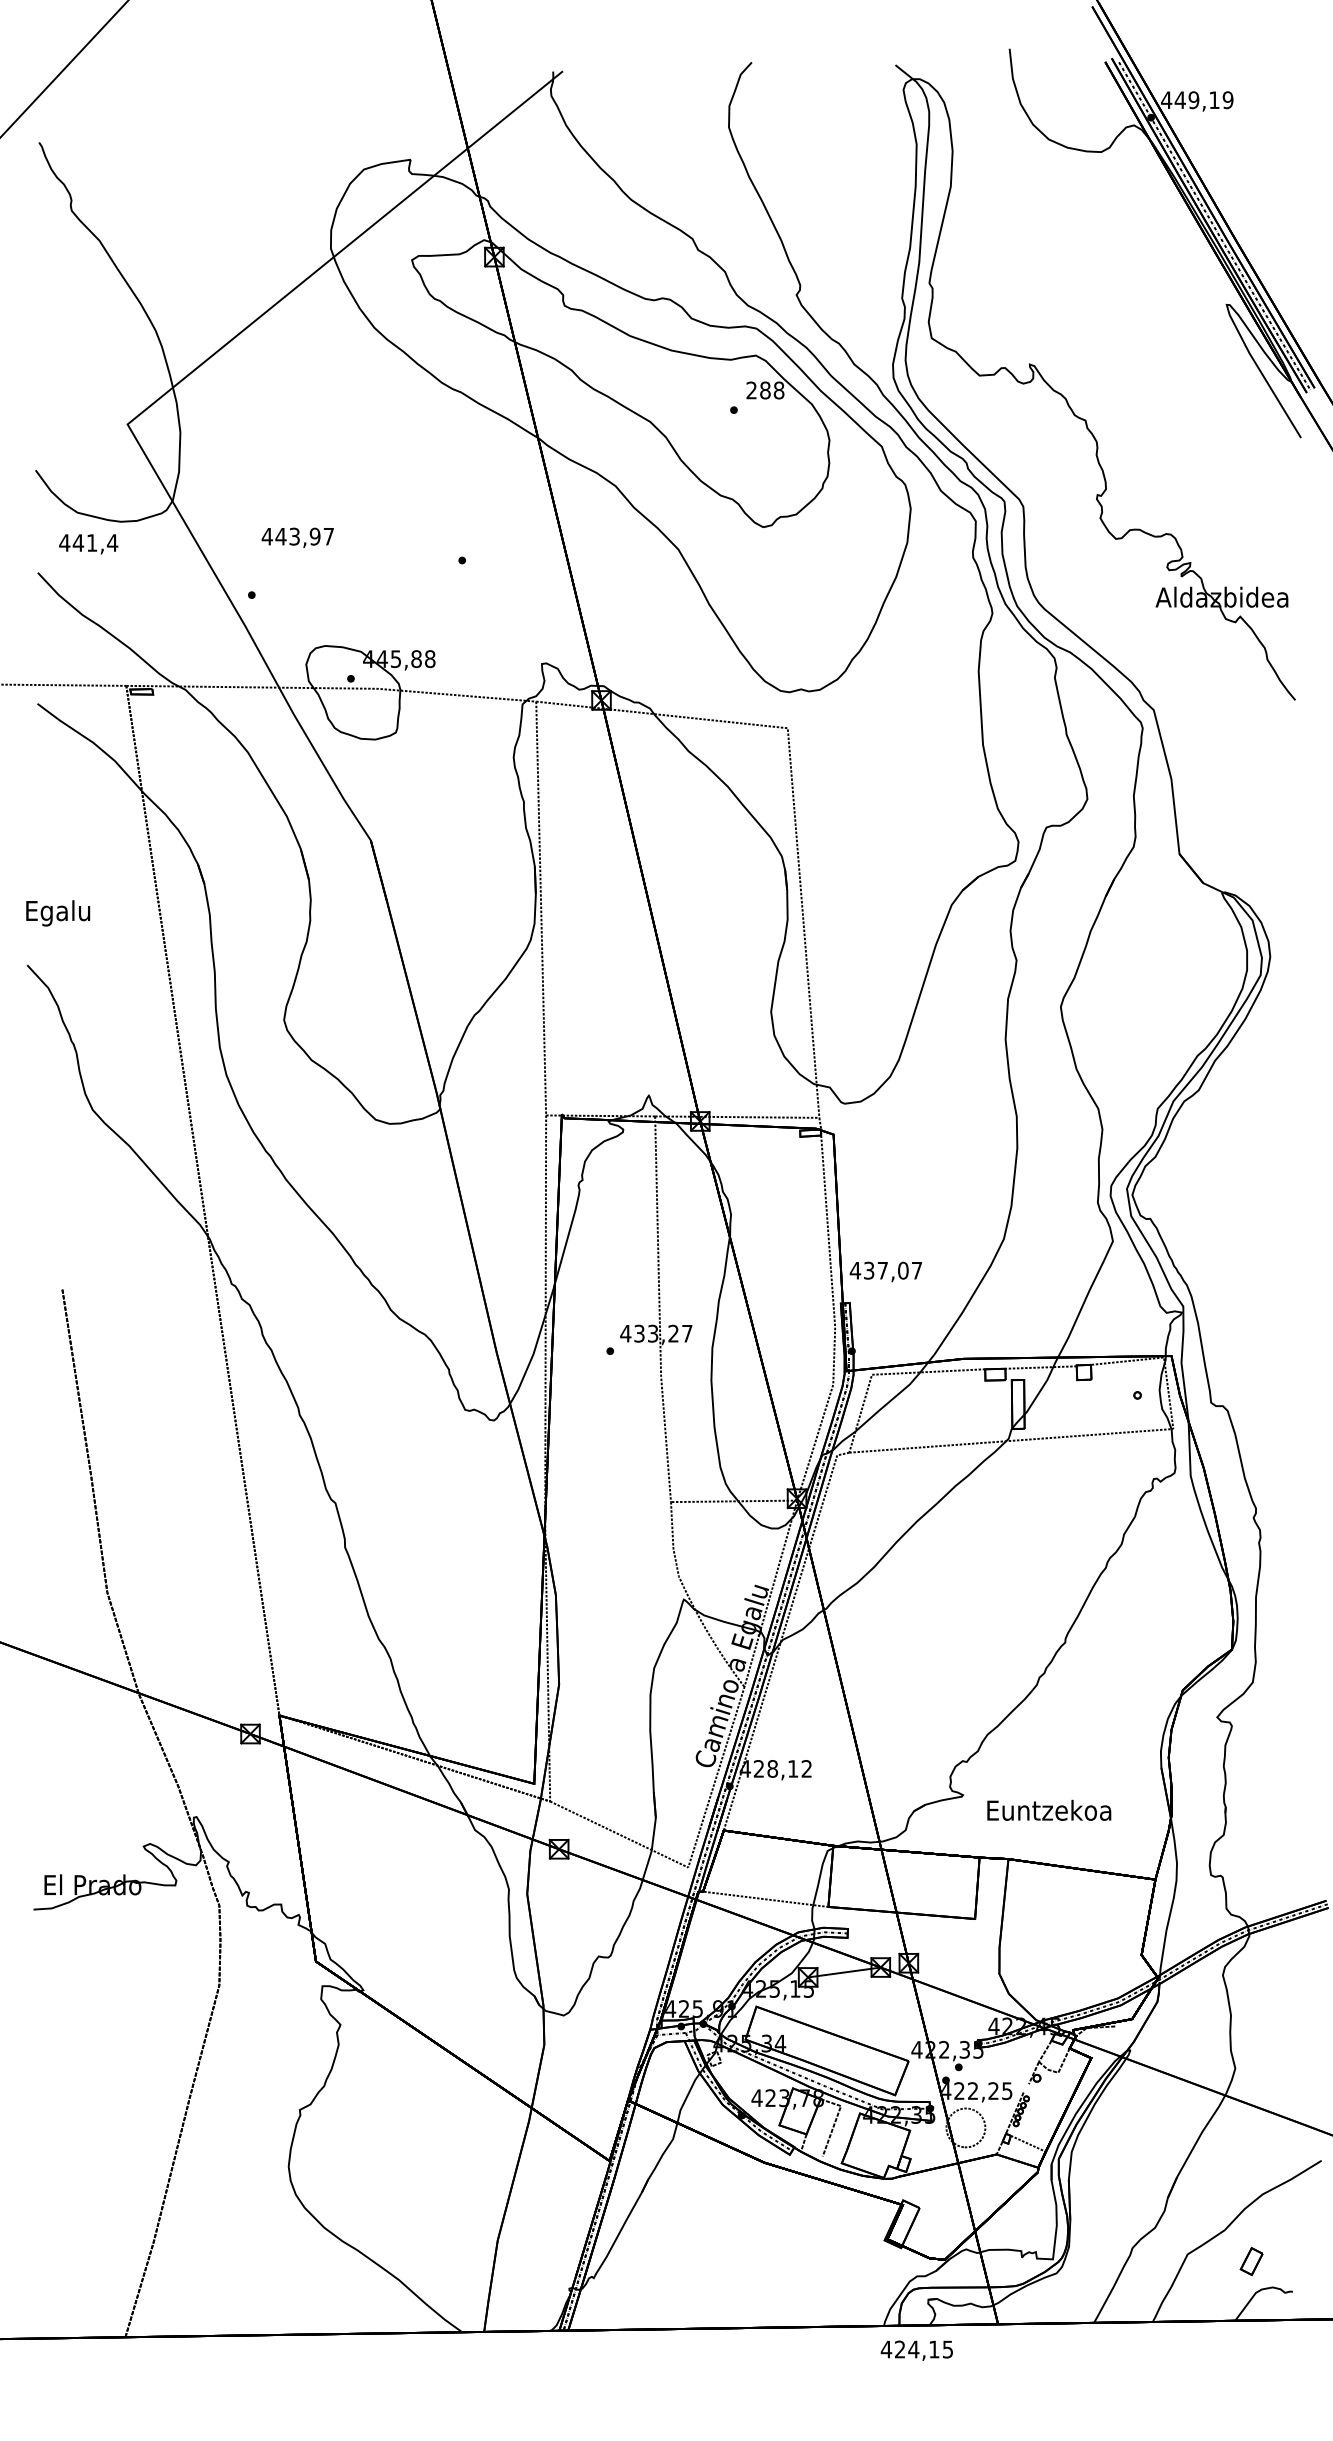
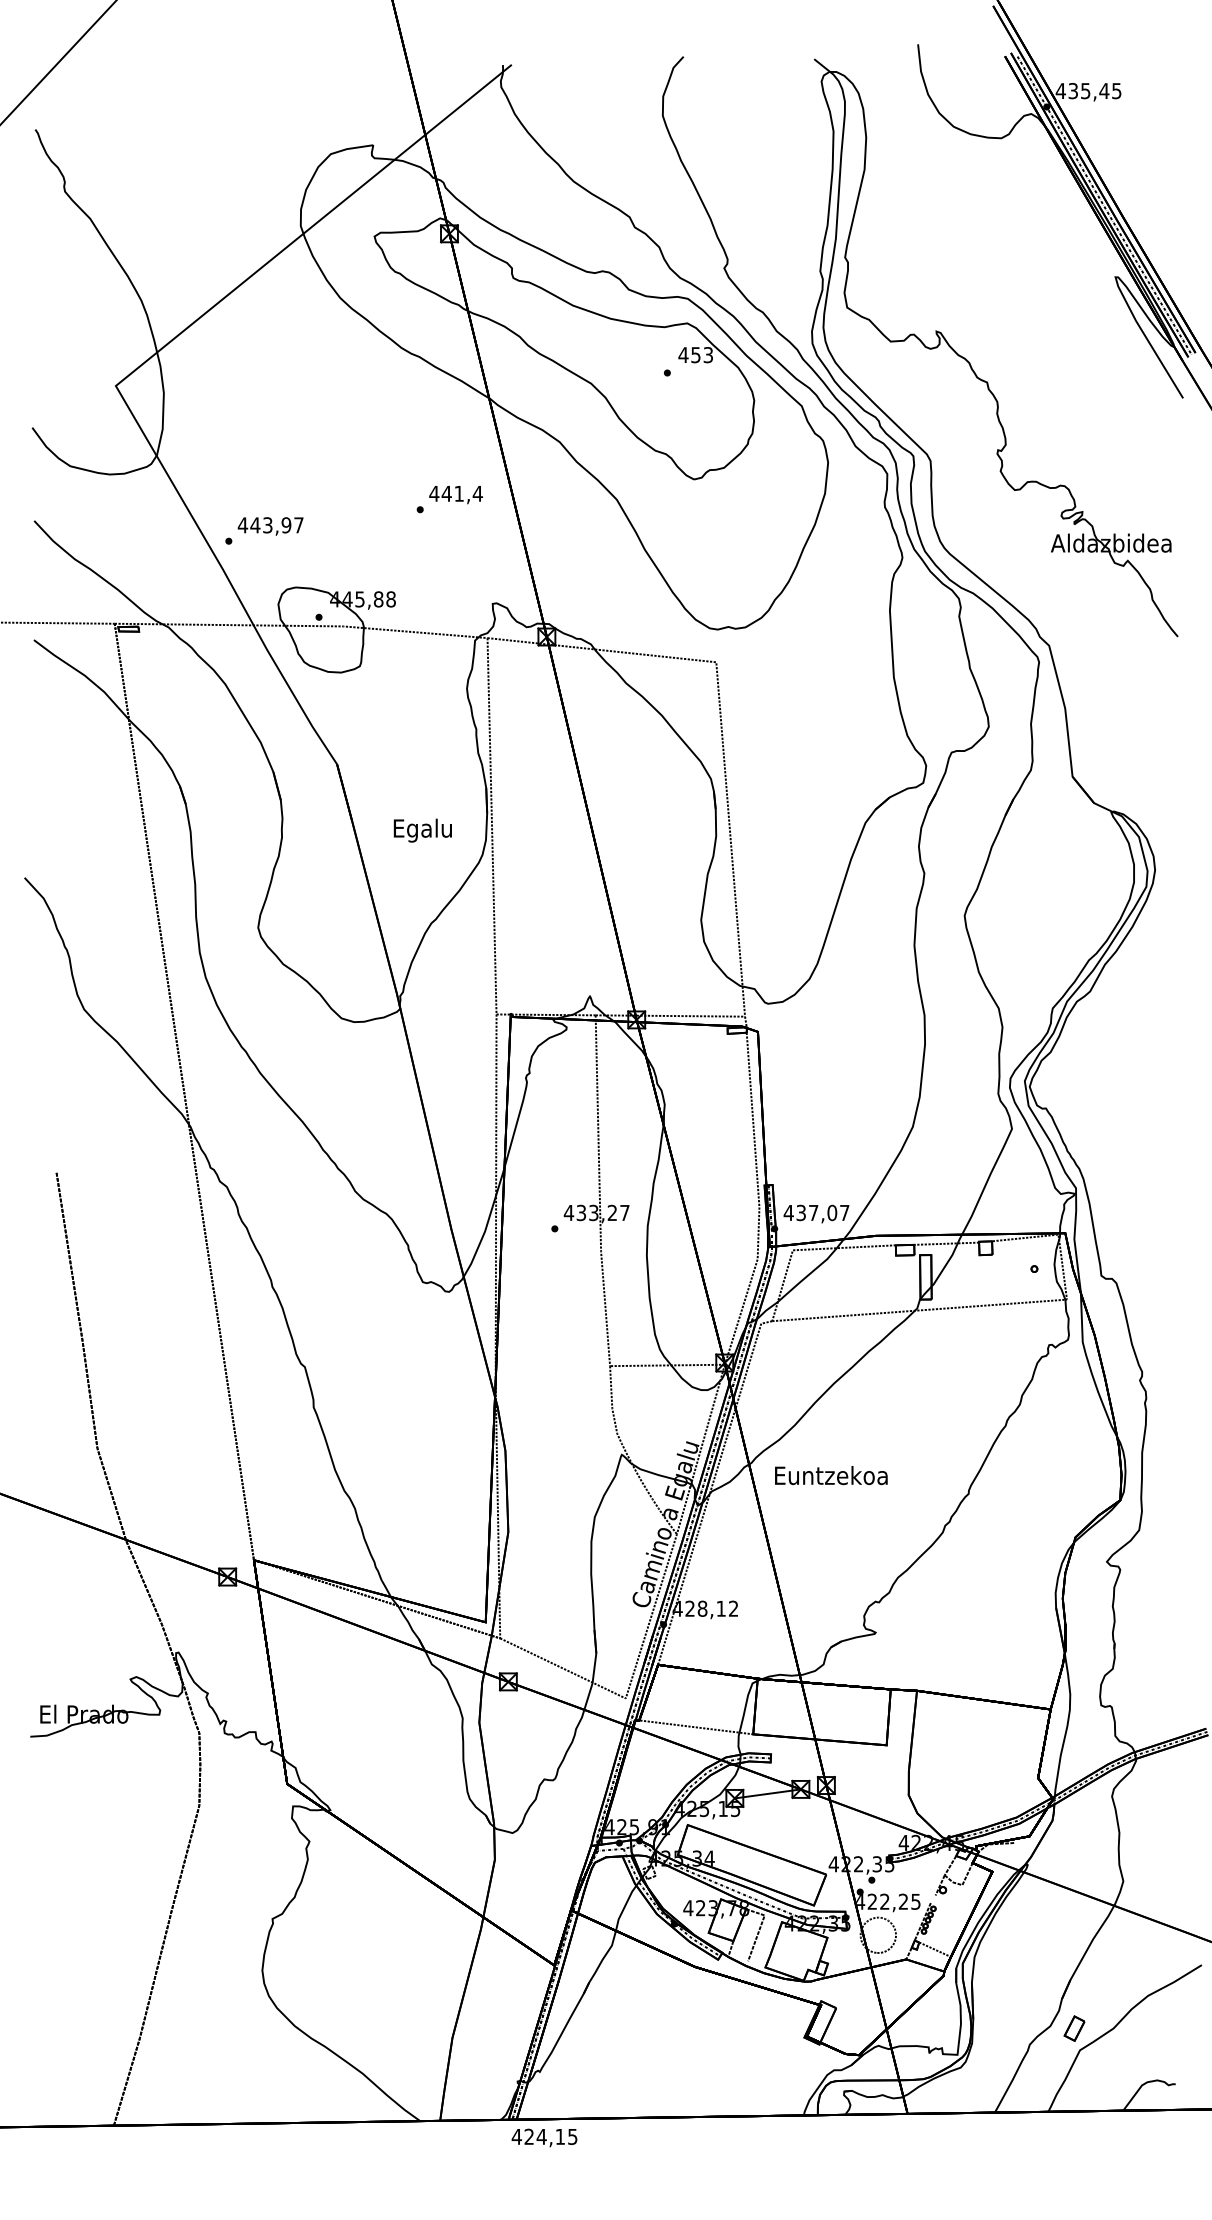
text: (1203, 100) -> (1094, 91), 449,19 -> 435,45
text: (765, 390) -> (696, 355), 288 -> 453
text: (297, 537) -> (270, 526), moved
text: (88, 544) -> (455, 495), moved
text: (58, 913) -> (423, 830), moved
text: (885, 1271) -> (816, 1213), moved
text: (1049, 1809) -> (831, 1474), moved
part: (1251, 2261) -> (1074, 2028), moved
text: (916, 2350) -> (544, 2137), moved

